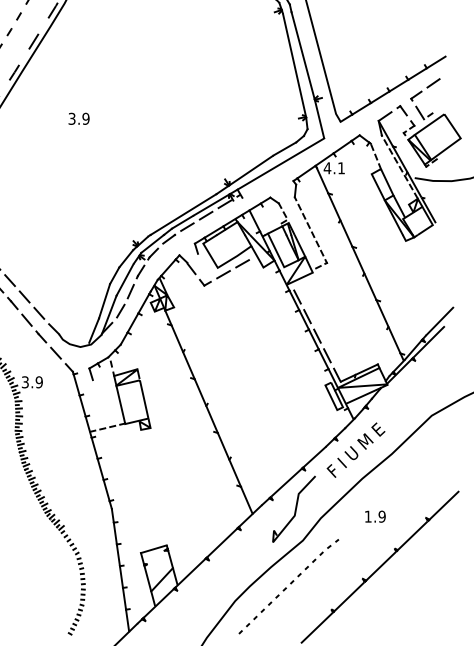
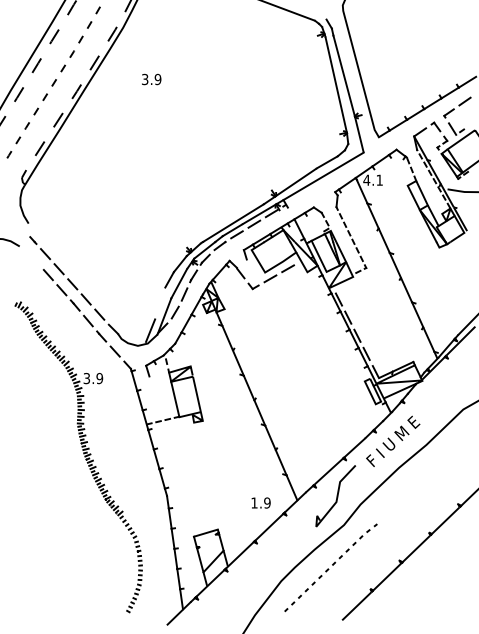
text: (78, 118) -> (151, 79), moved
line: (104, 301) -> (160, 303), removed
text: (374, 516) -> (260, 502), moved

